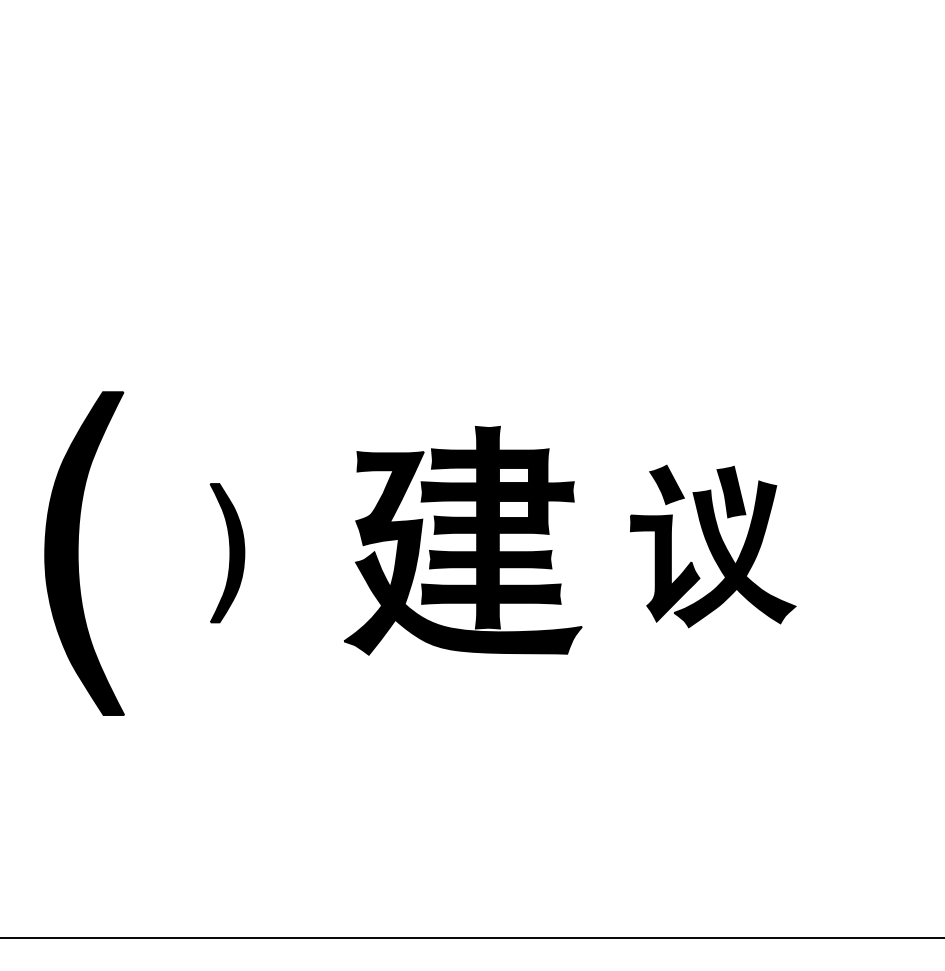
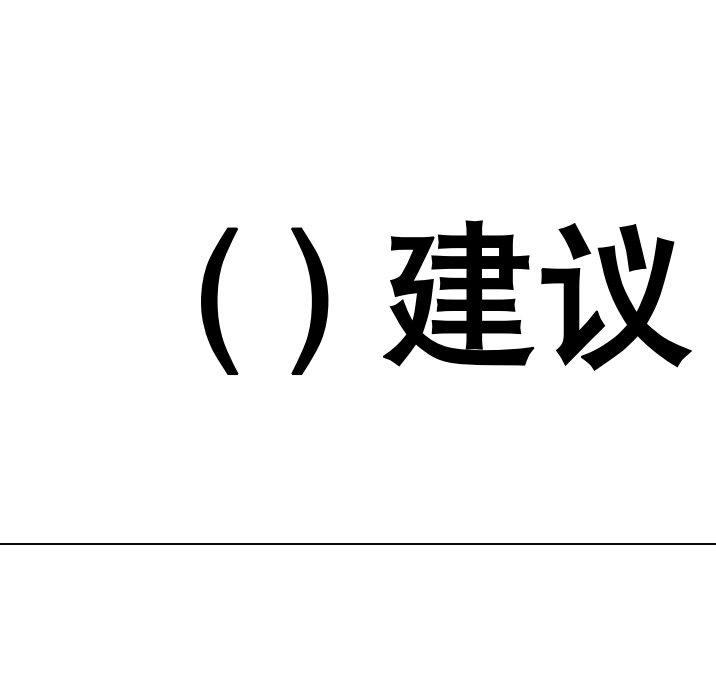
part: (713, 545) -> (616, 296), size x1.43
part: (84, 552) -> (219, 300), size x0.71
part: (226, 552) -> (309, 300), size x1.67

